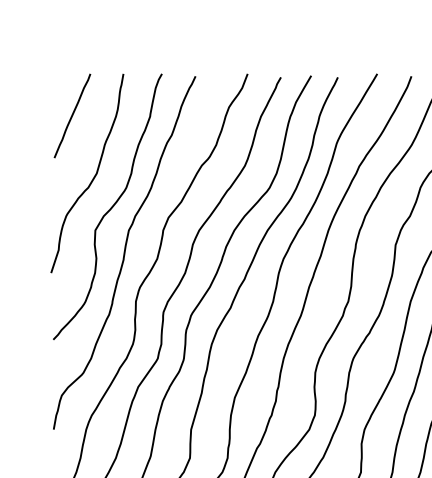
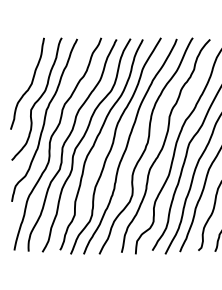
line: (72, 114) -> (20, 56), removed

